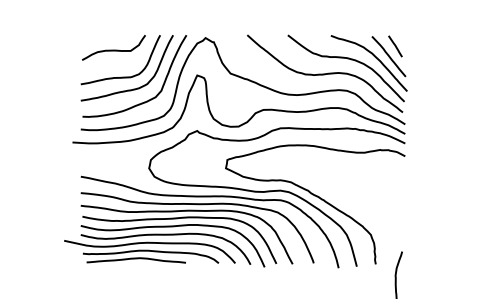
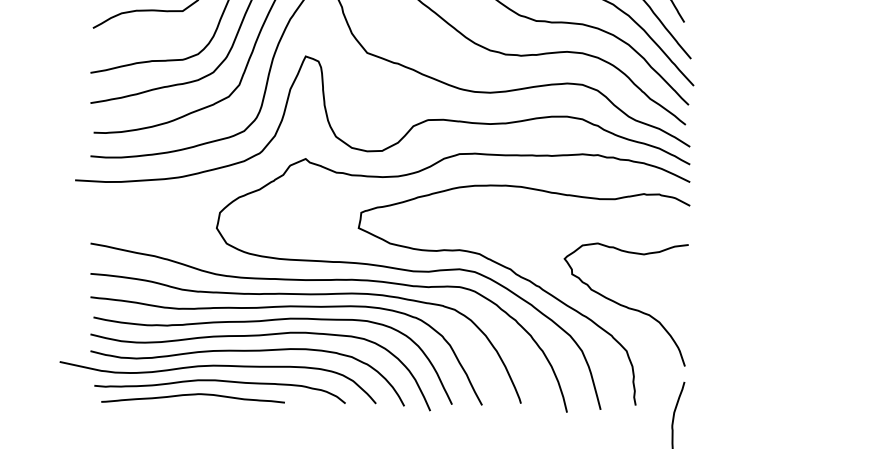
curve: (369, 209) -> (624, 304), added

